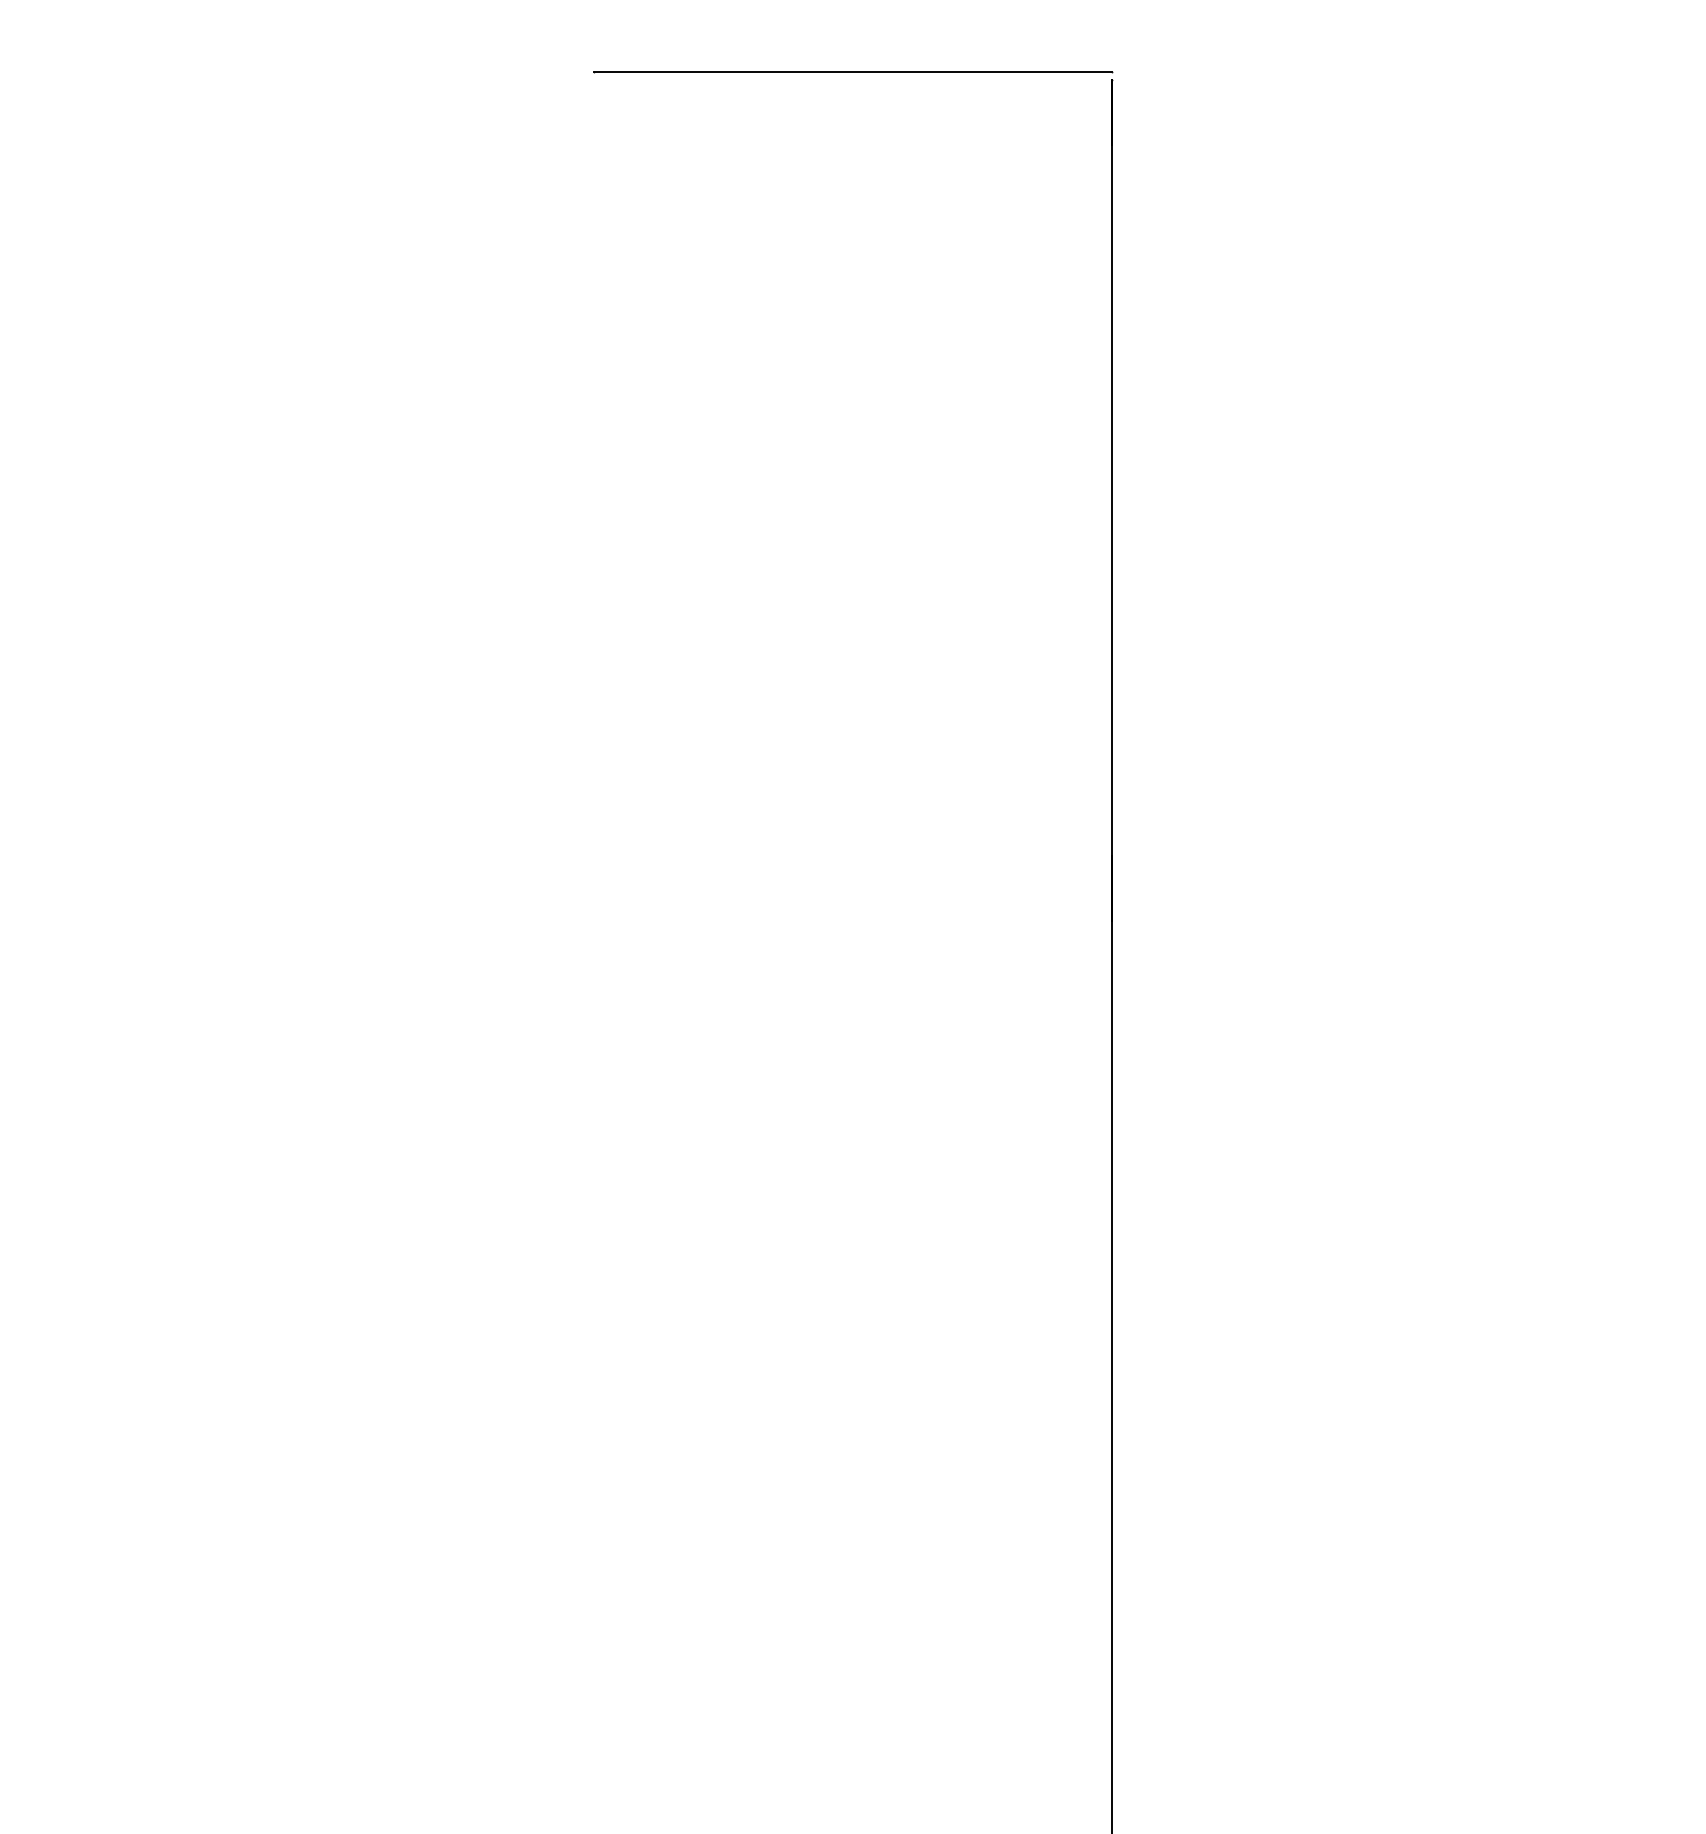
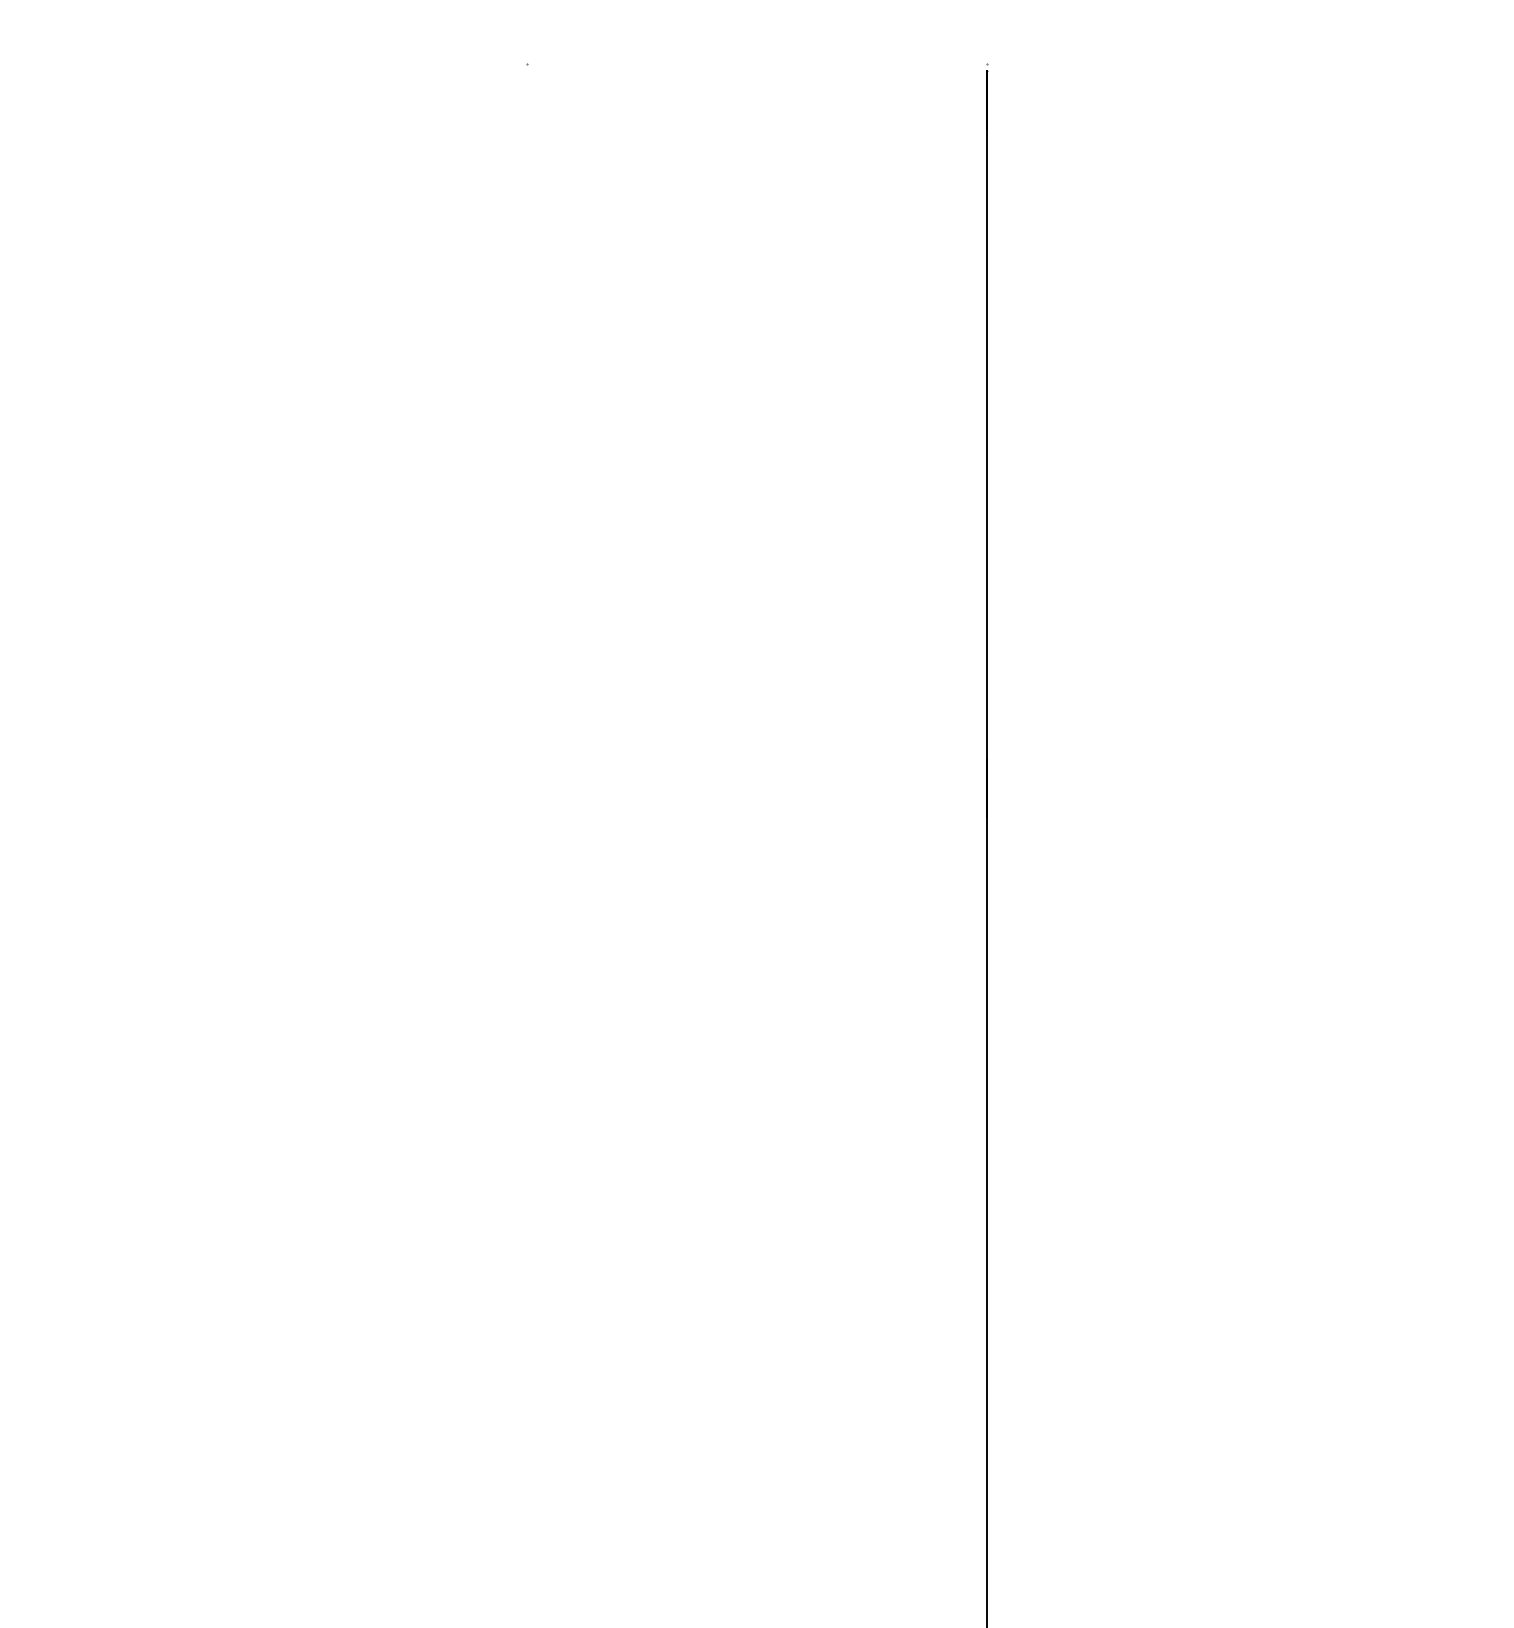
line: (852, 72) -> (756, 64), removed

